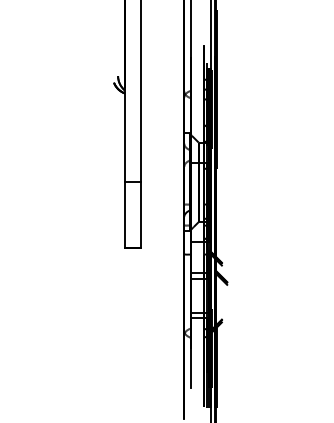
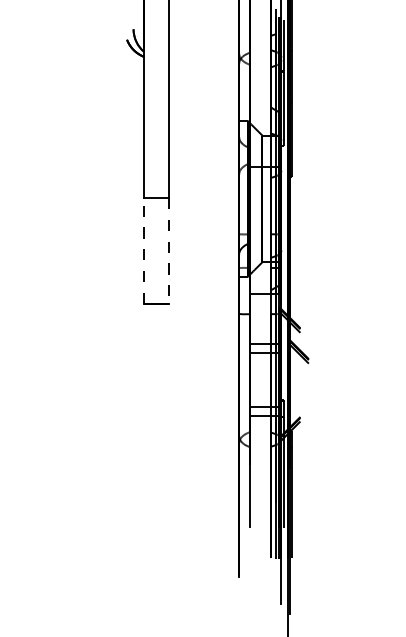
line: (124, 214) -> (143, 250), solid -> dashed
line: (140, 215) -> (169, 251), solid -> dashed

